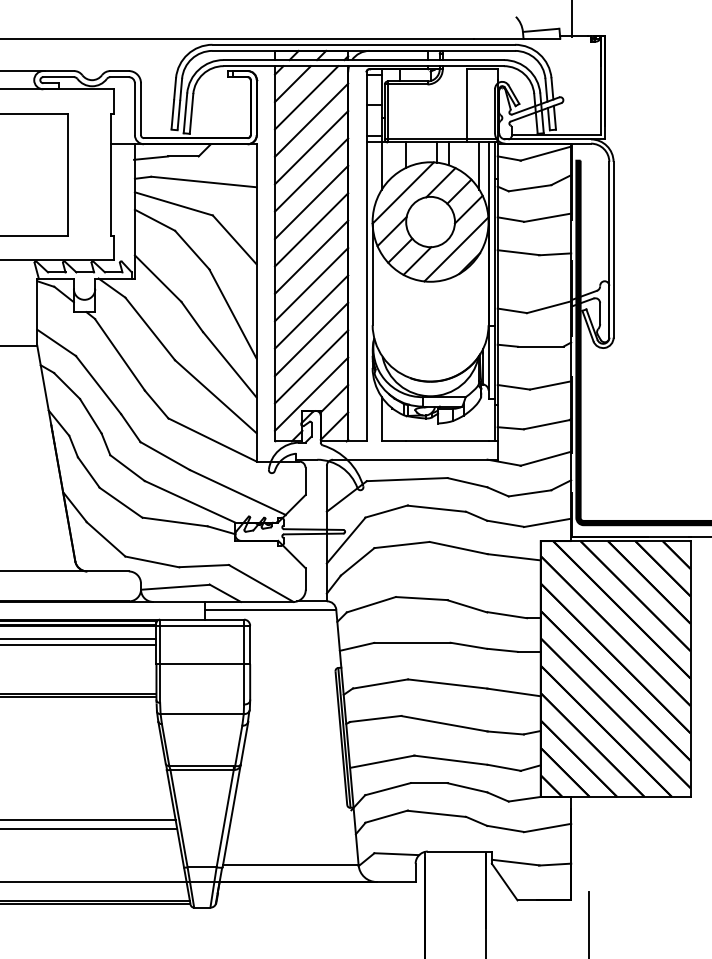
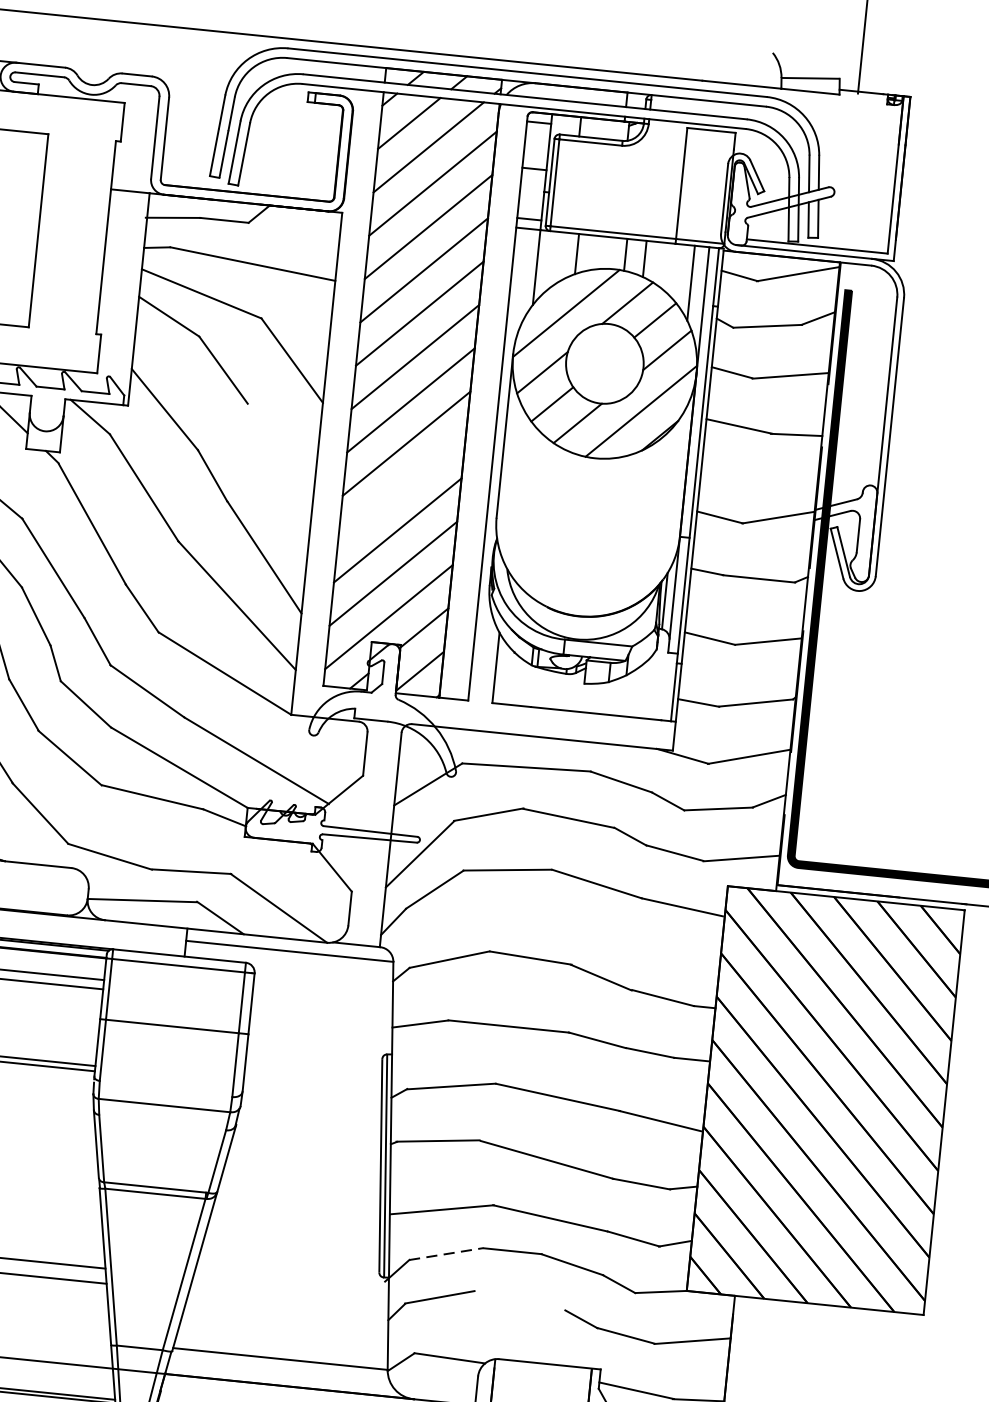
line: (311, 311) -> (402, 486), removed
line: (232, 313) -> (276, 476), removed
line: (387, 789) -> (445, 1254), solid -> dashed
line: (436, 813) -> (519, 1300), removed

